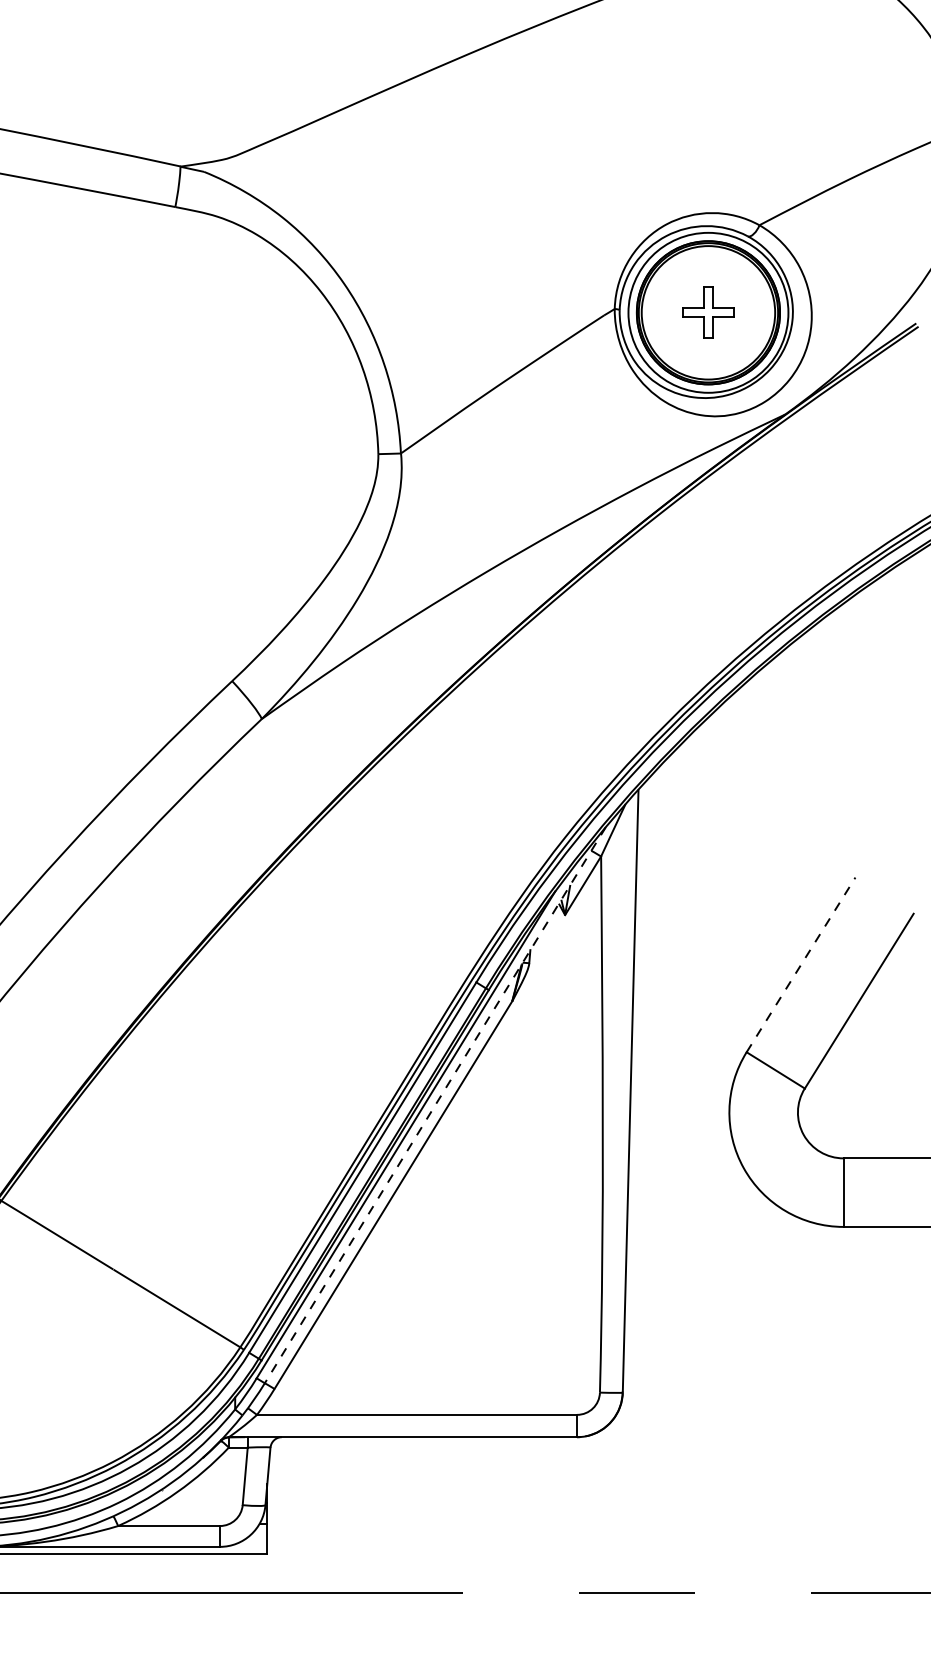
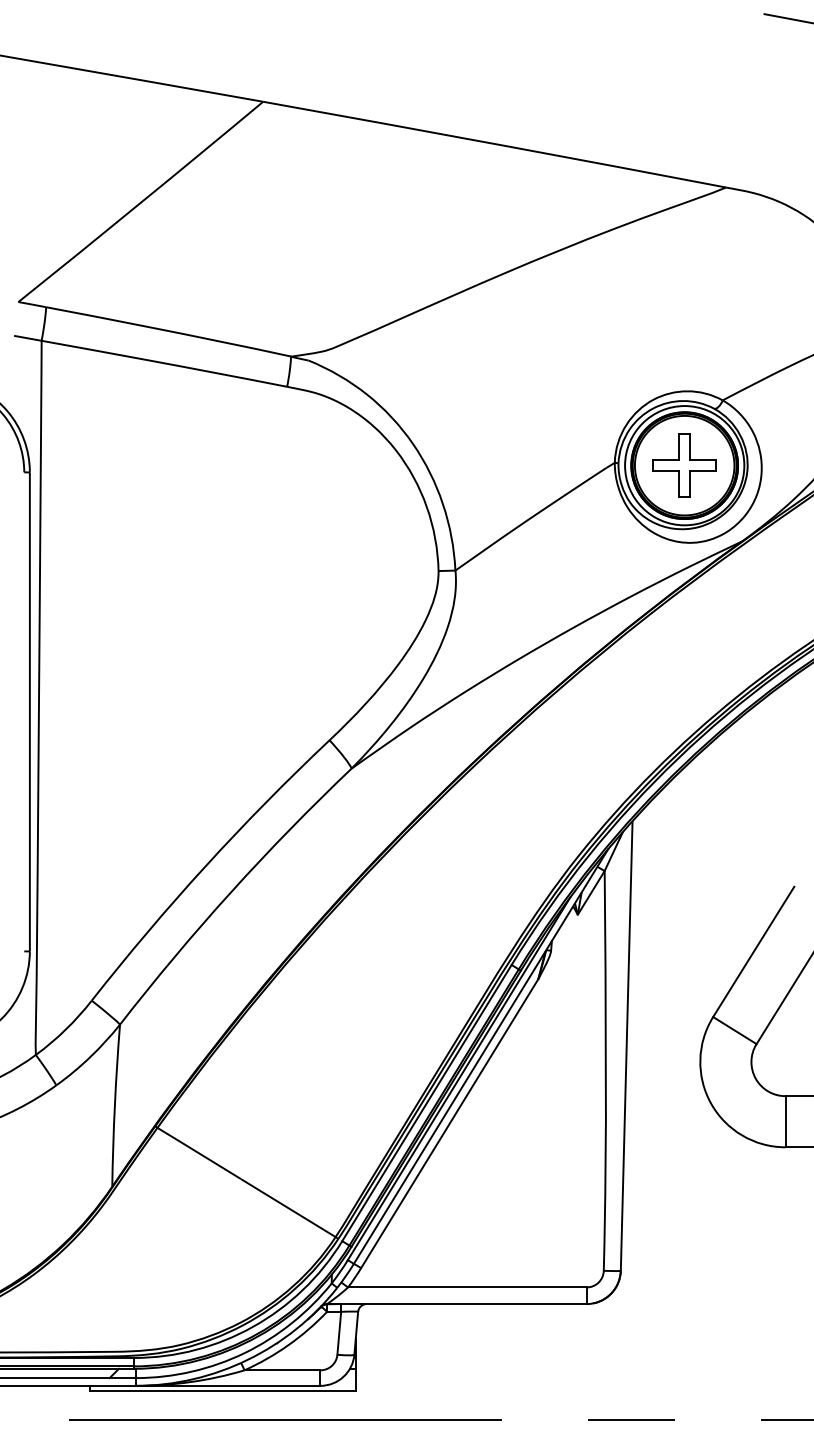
part: (708, 312) -> (684, 465), size x1.67
line: (800, 964) -> (753, 951), dashed -> solid
line: (434, 1105) -> (480, 1056), dashed -> solid

